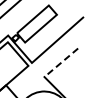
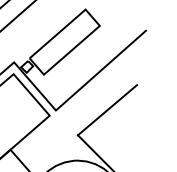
line: (60, 63) -> (106, 111), dashed -> solid

